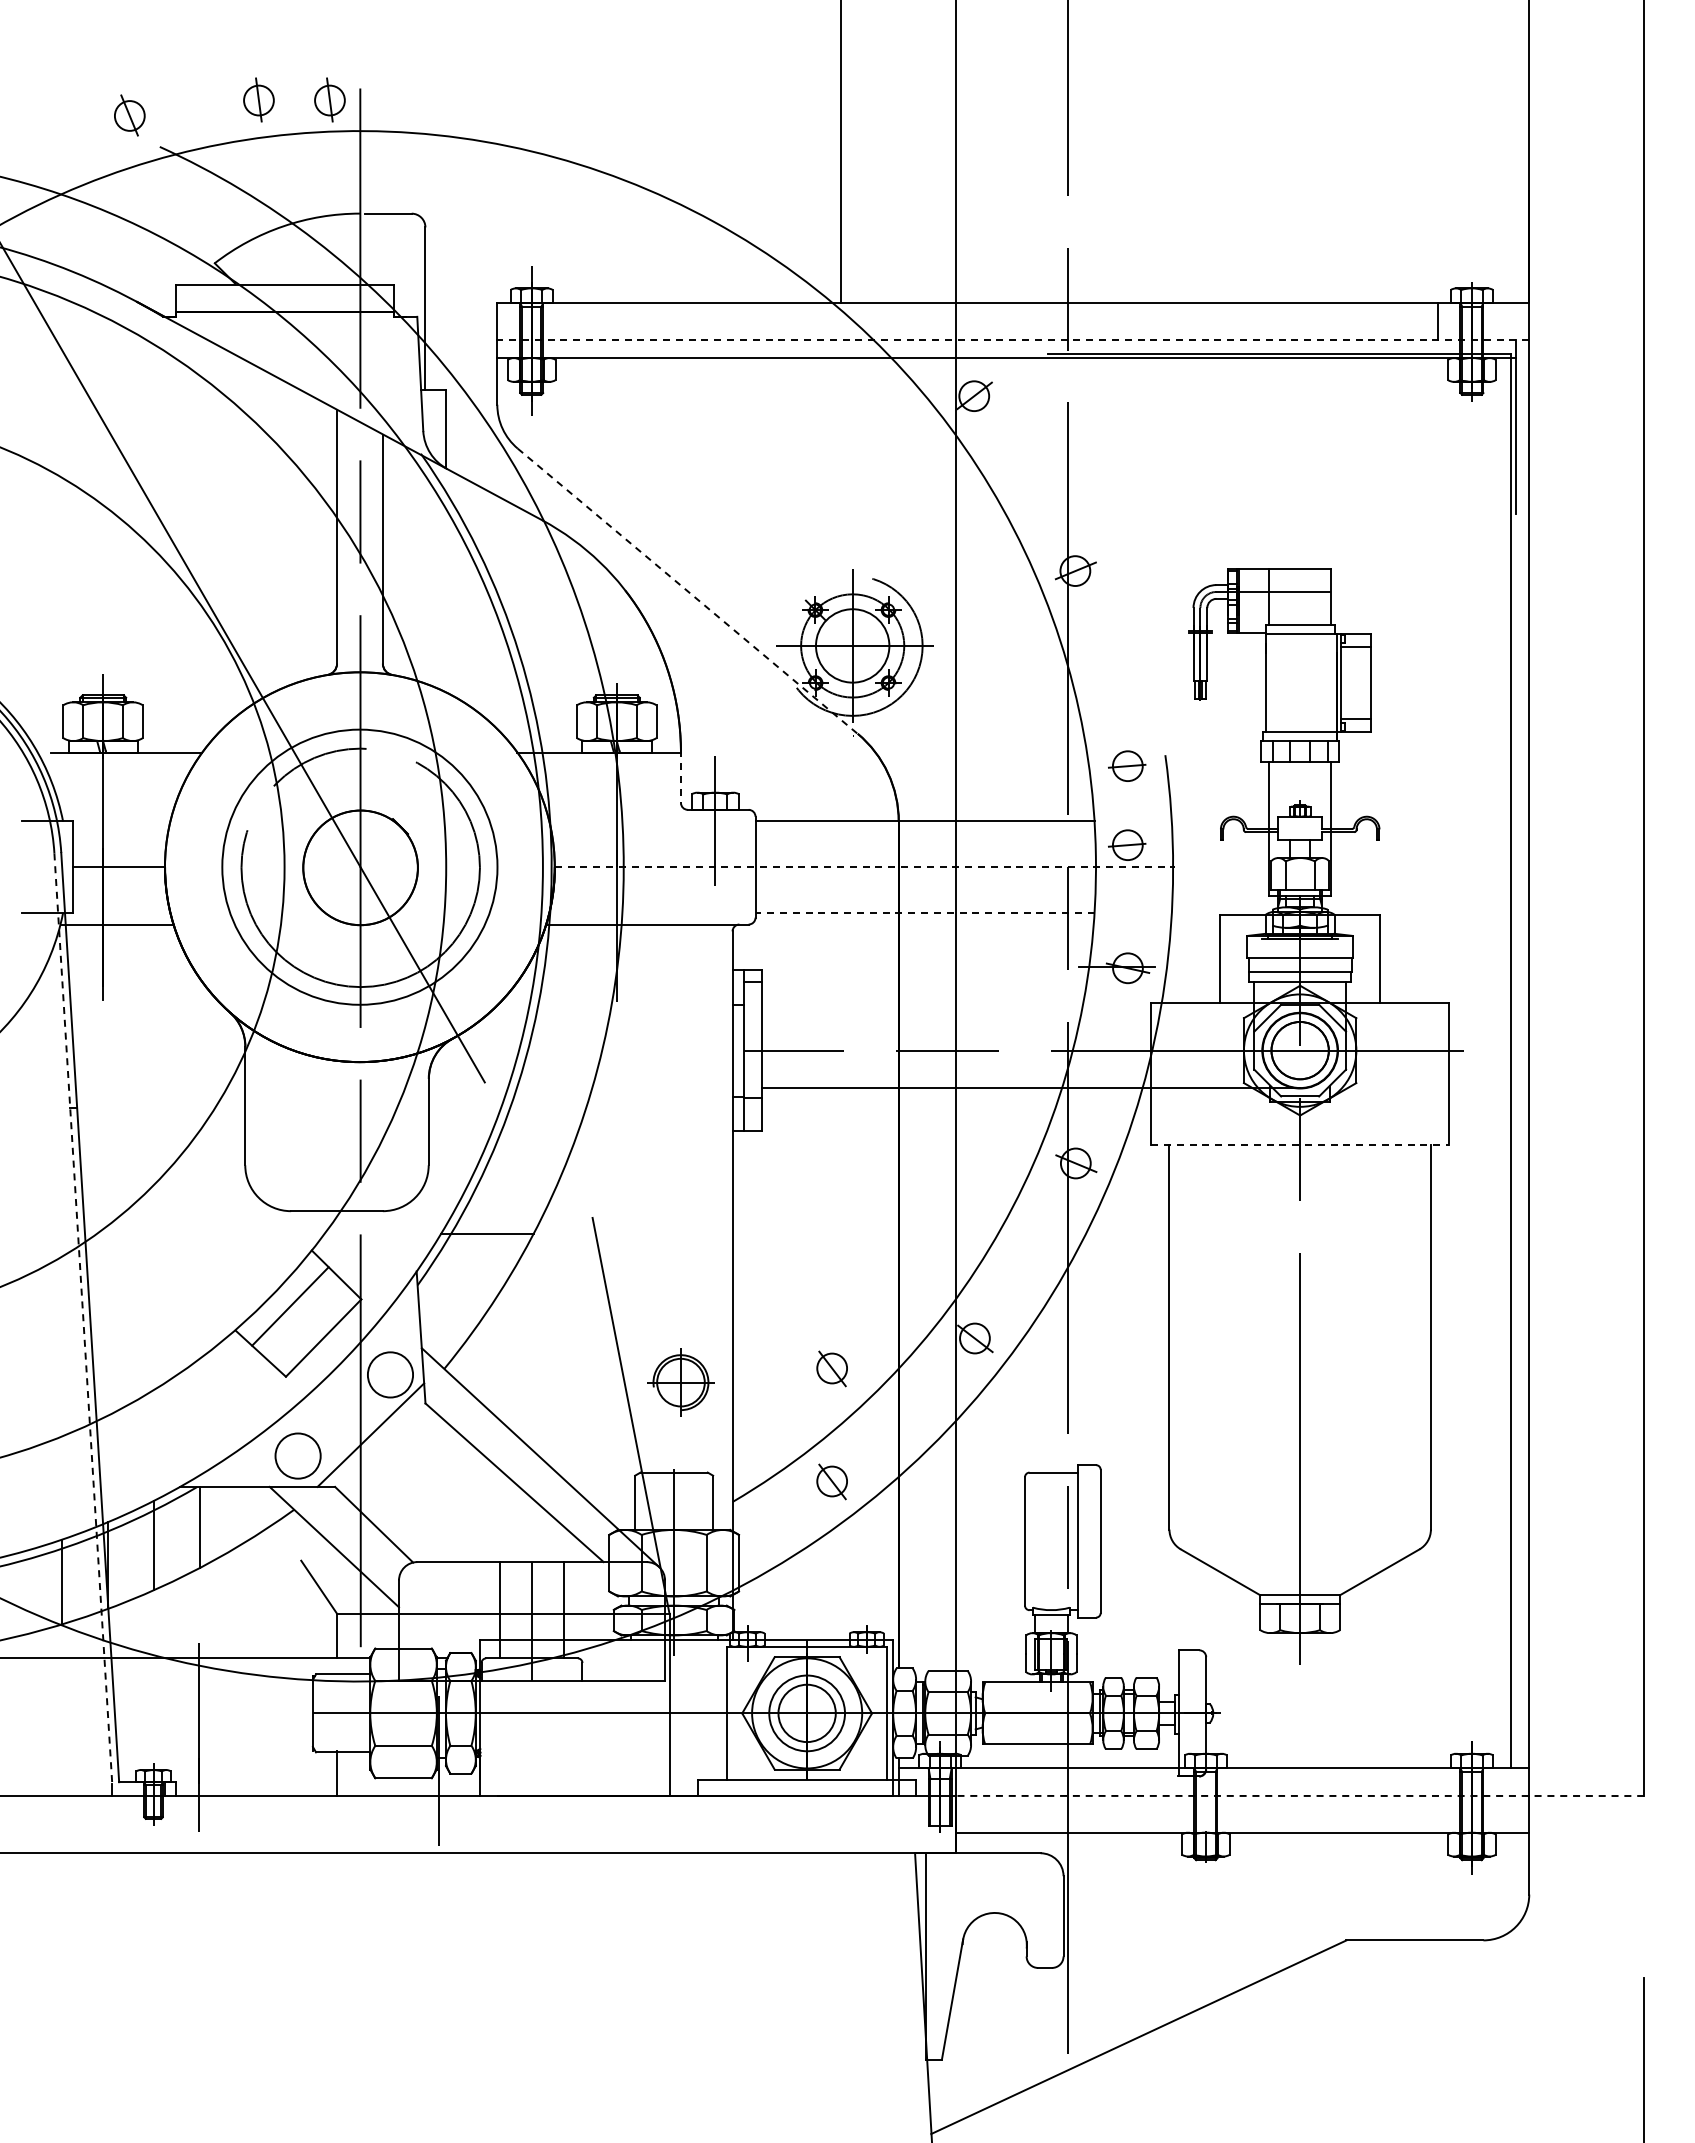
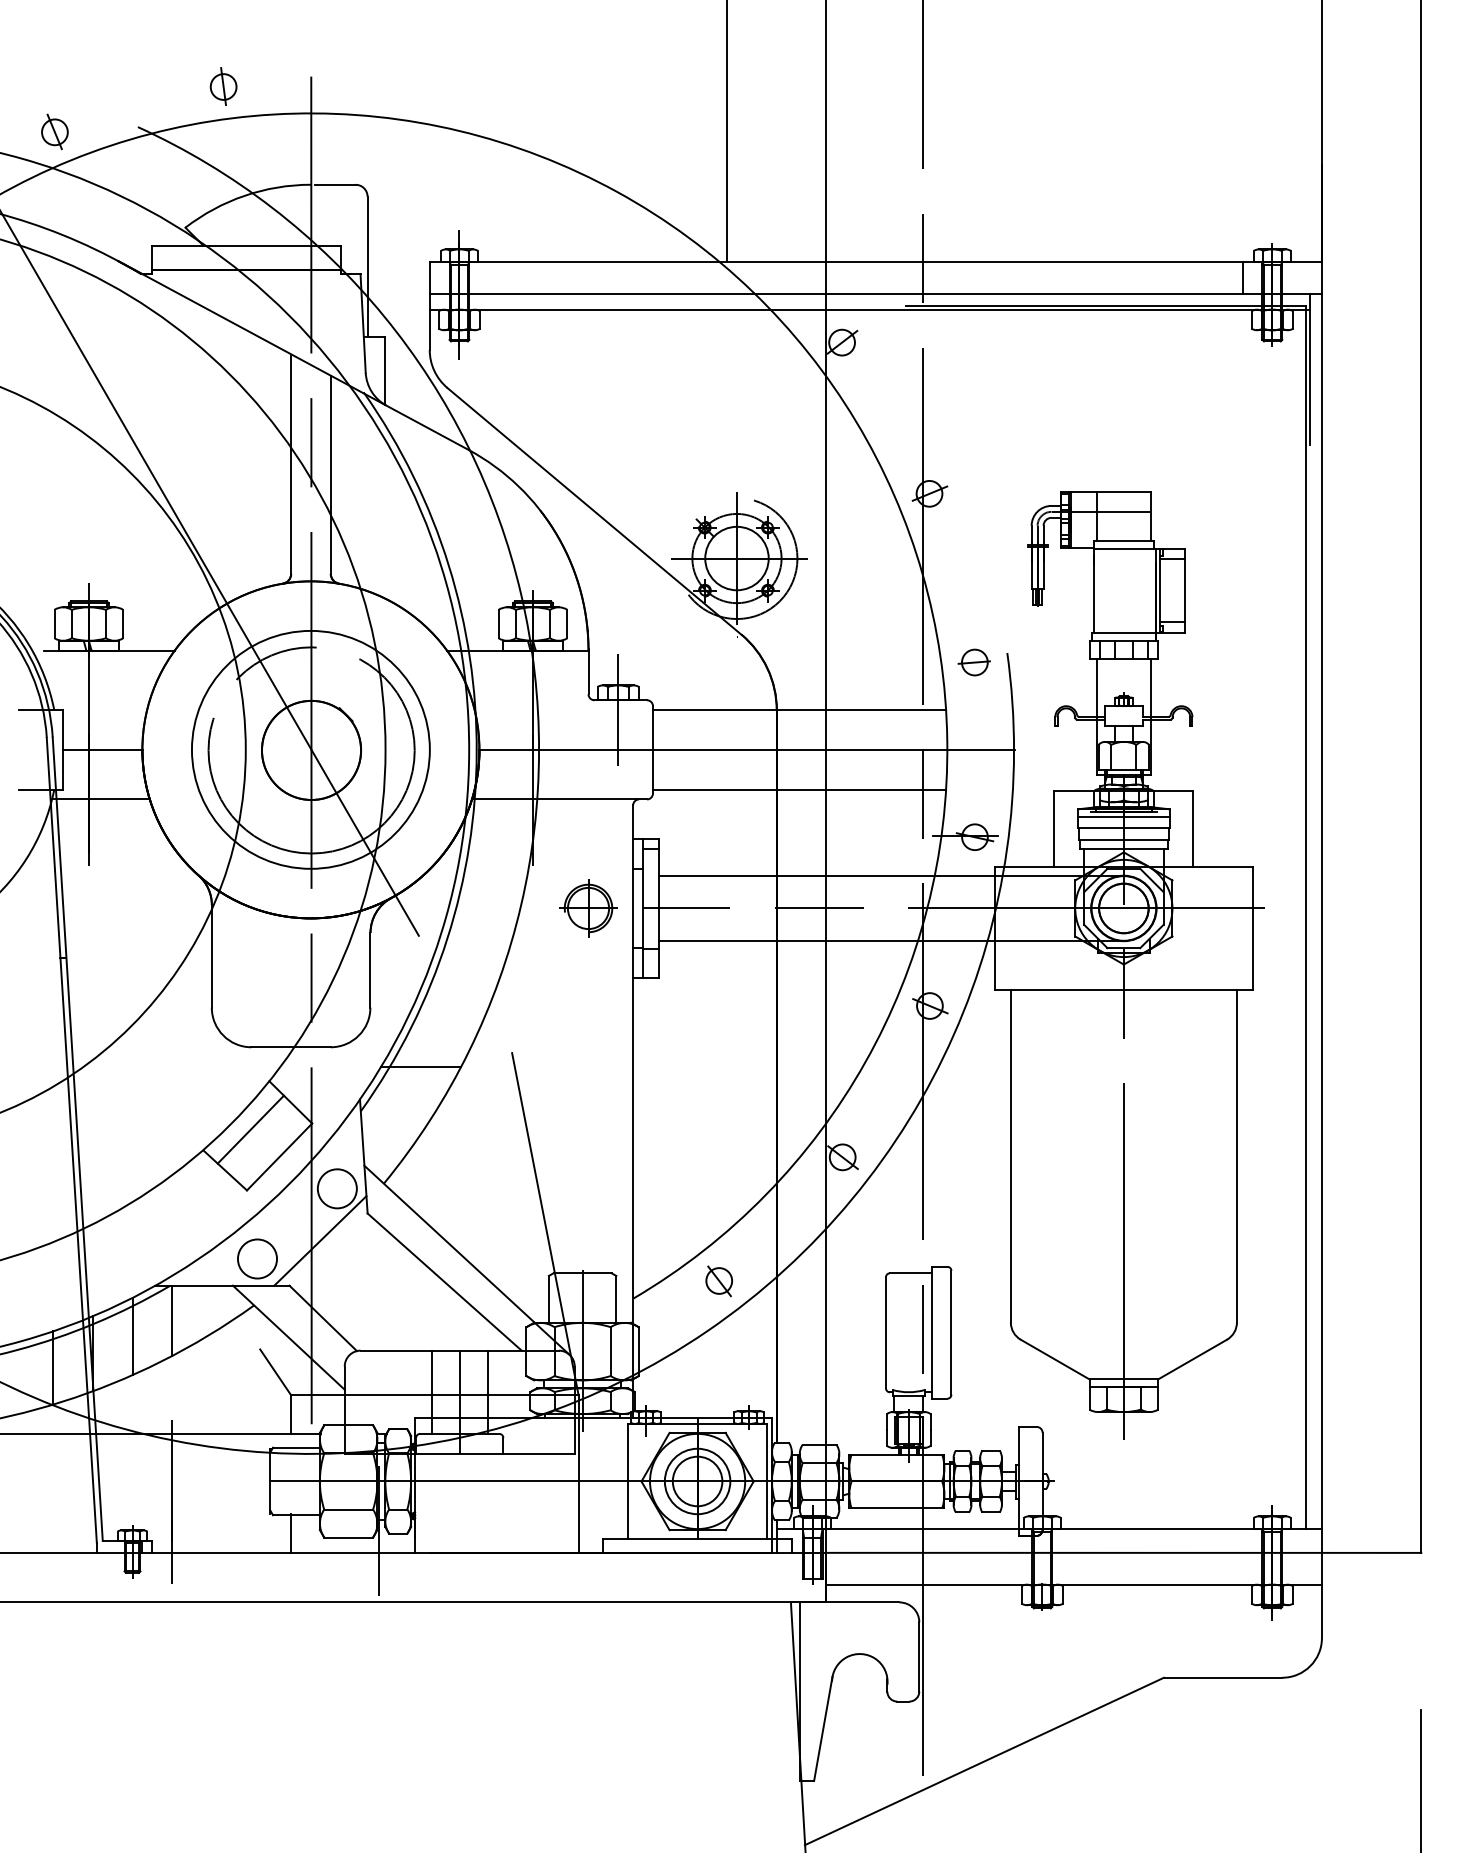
part: (329, 99) -> (284, 86), removed
part: (129, 115) -> (54, 131), moved
line: (1013, 339) -> (876, 293), dashed -> solid
line: (687, 591) -> (594, 511), dashed -> solid
line: (680, 777) -> (588, 672), dashed -> solid
part: (1127, 844) -> (974, 730), removed
line: (864, 867) -> (747, 750), dashed -> solid
line: (925, 913) -> (799, 789), dashed -> solid
line: (1299, 945) -> (1123, 817), added
line: (1031, 1013) -> (891, 876), added
line: (1300, 1144) -> (1124, 989), dashed -> solid
line: (83, 1319) -> (71, 1140), dashed -> solid
part: (831, 1368) -> (718, 1183), removed
part: (680, 1382) -> (588, 908), moved
line: (1299, 1795) -> (1123, 1552), dashed -> solid

